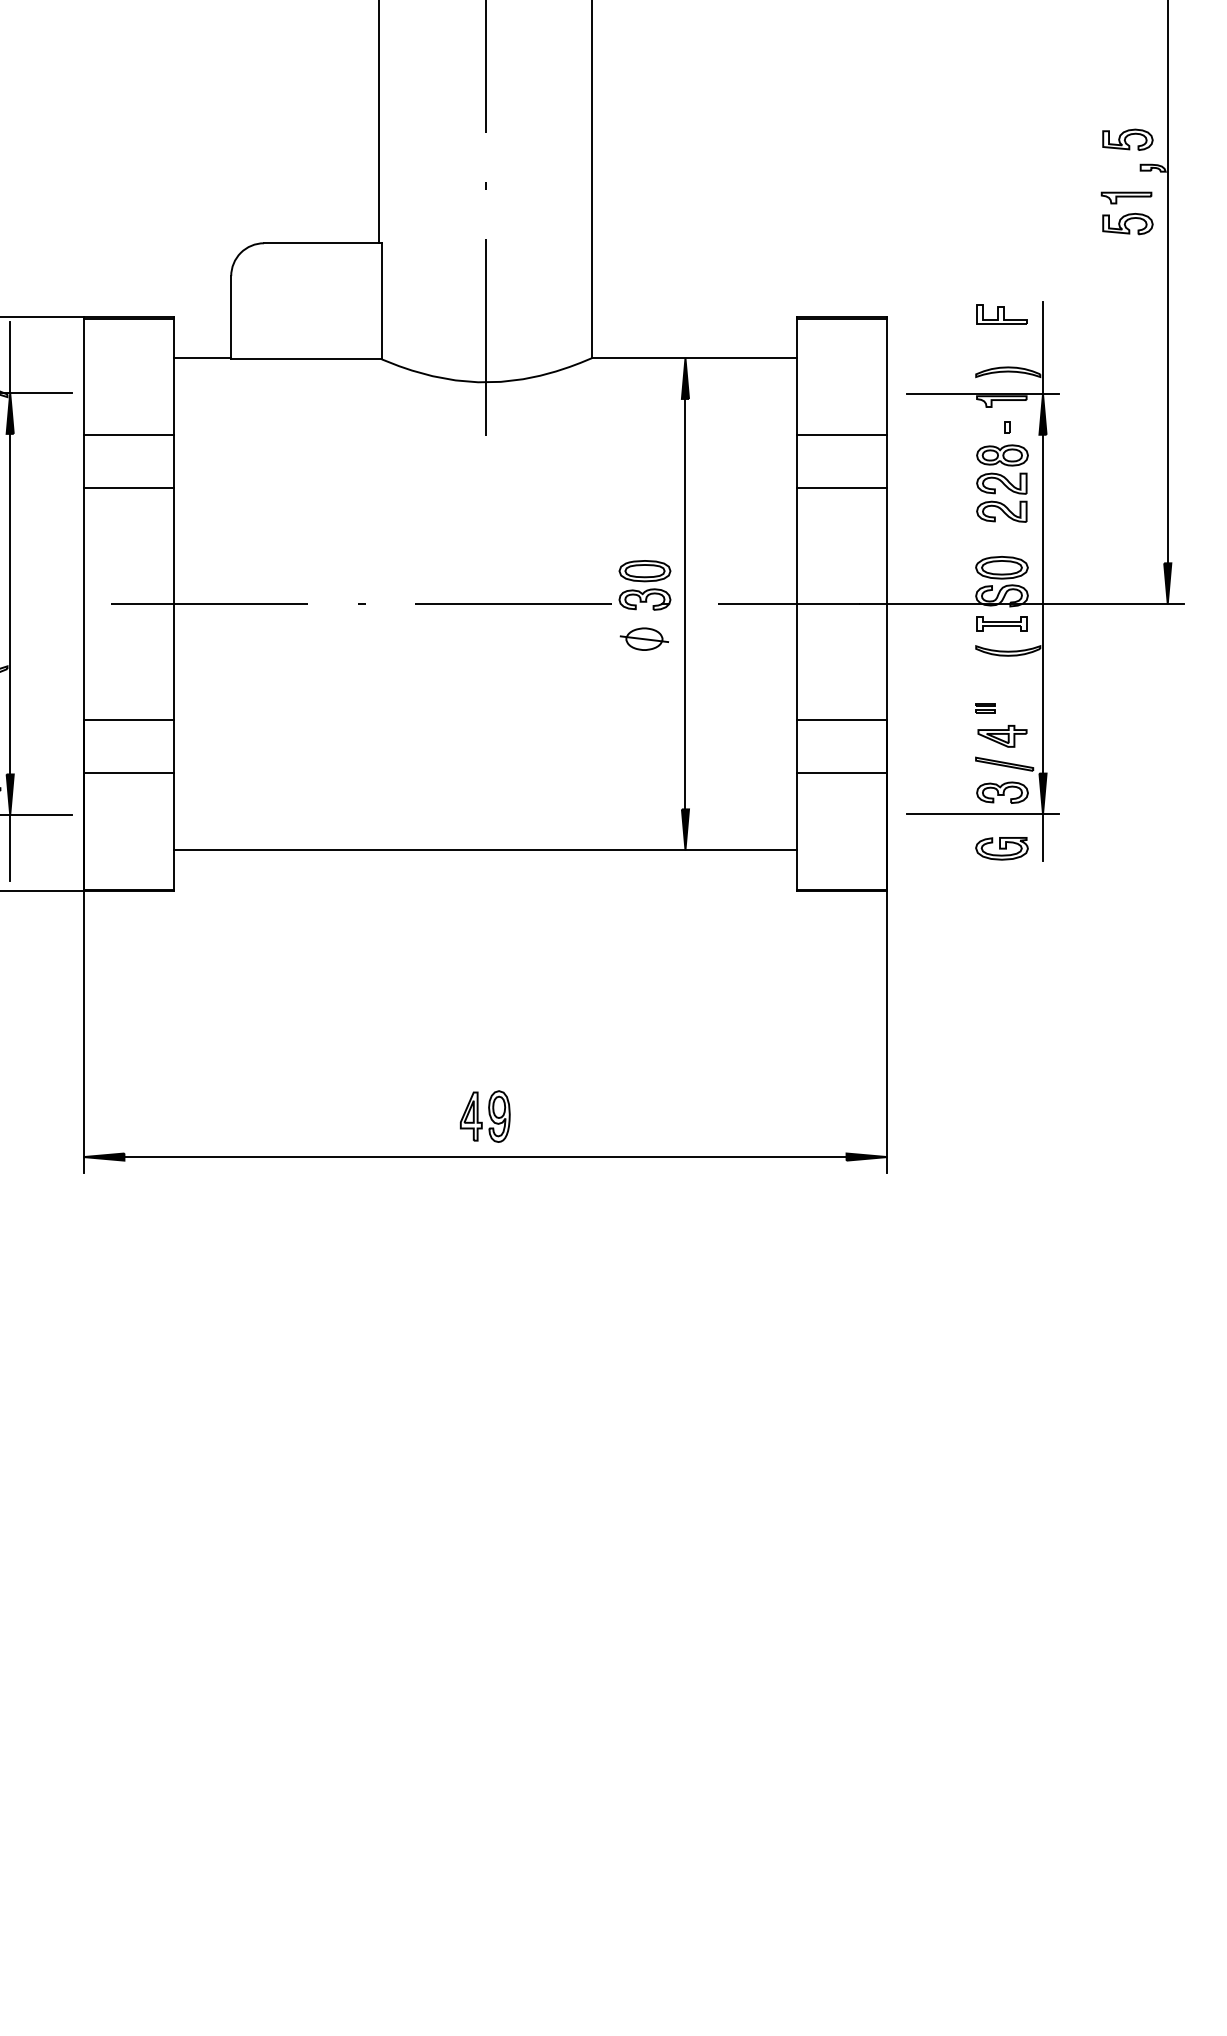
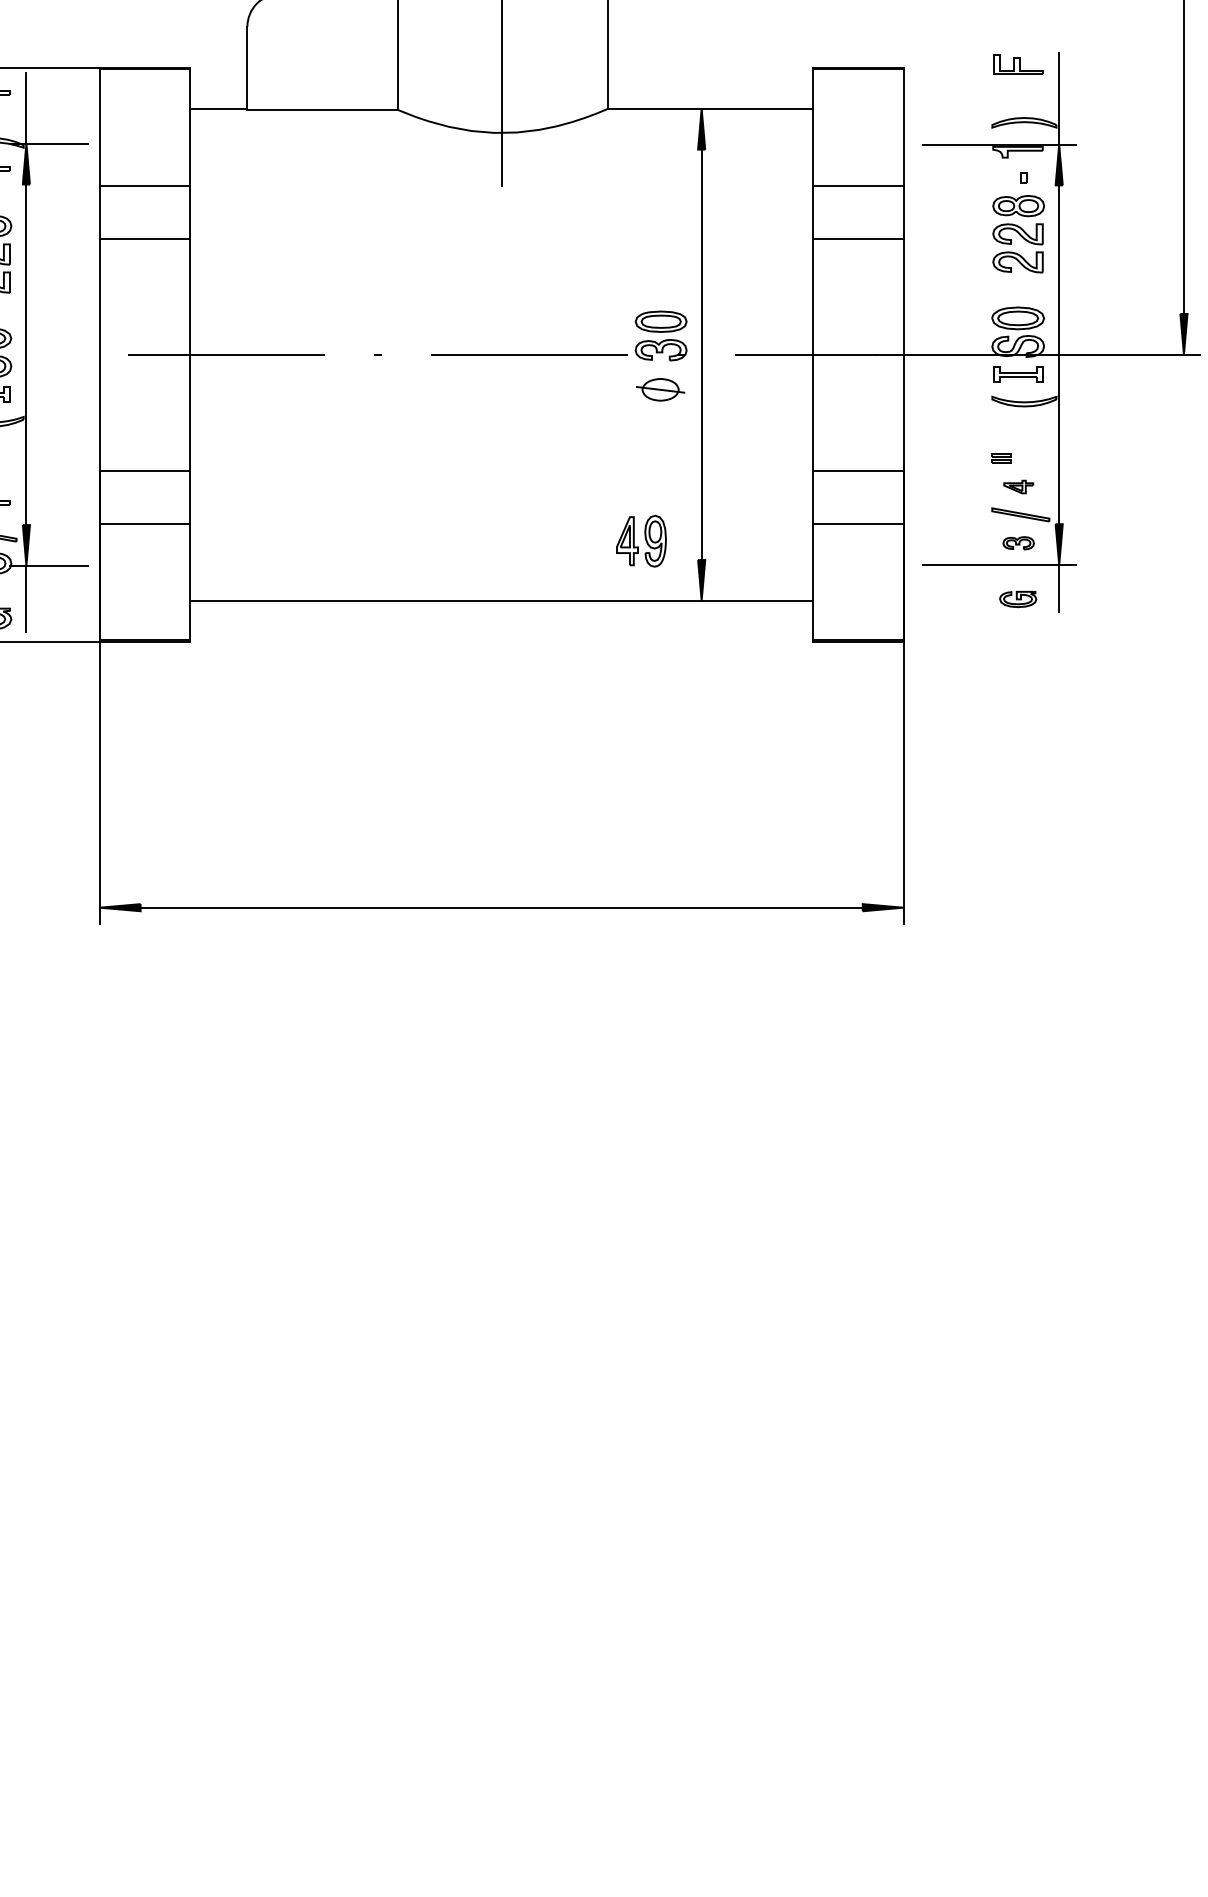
part: (1002, 736) -> (1018, 487), size x0.6
part: (1002, 792) -> (1018, 543), size x0.6
part: (1001, 848) -> (1017, 599), size x0.7
part: (484, 1116) -> (640, 541), moved

